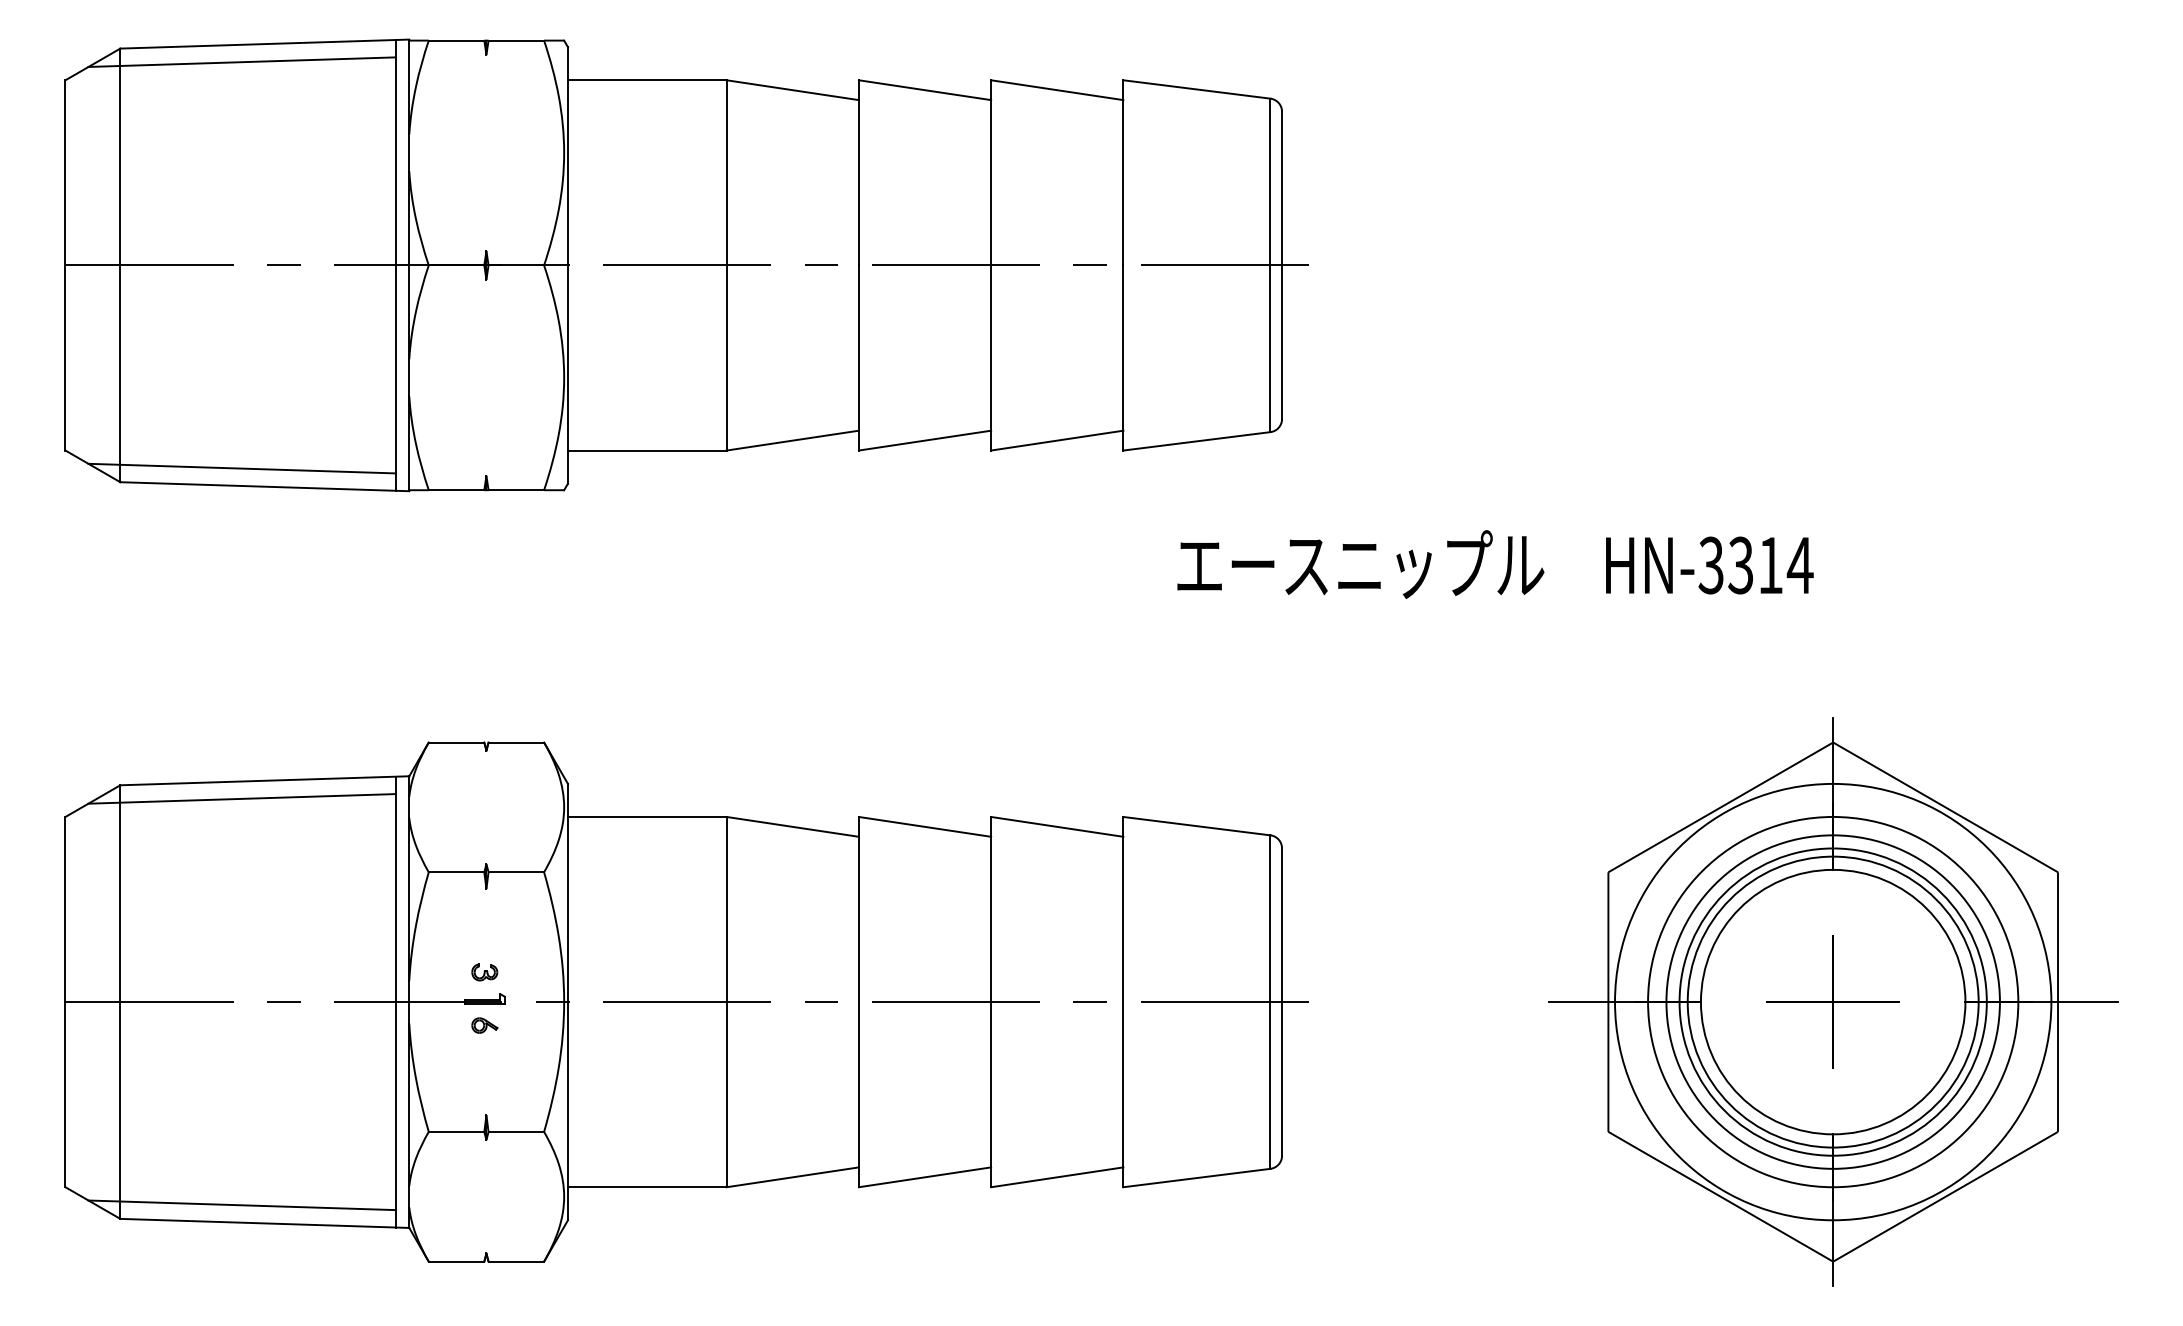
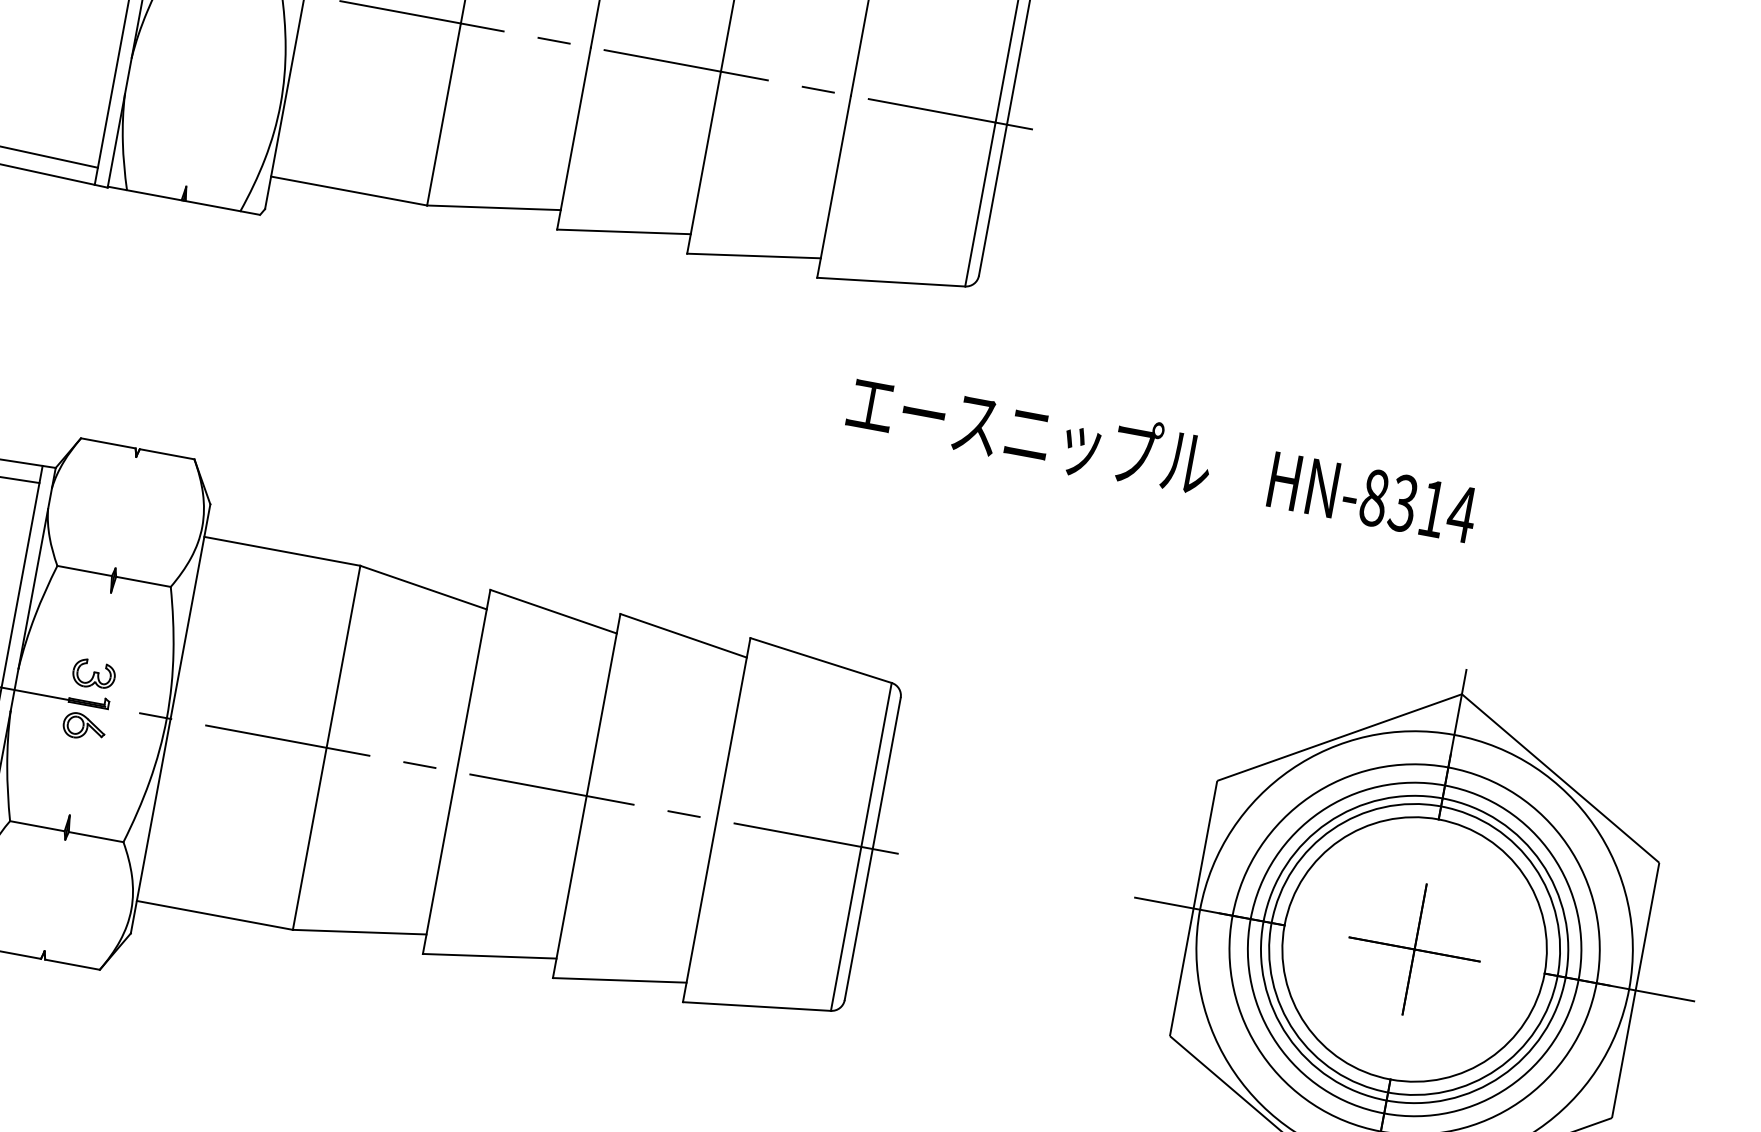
text: (1710, 565) -> (1373, 497), HN-3314 -> HN-8314
part: (484, 972) -> (93, 674), size x1.67
part: (484, 1025) -> (84, 726), size x1.67

